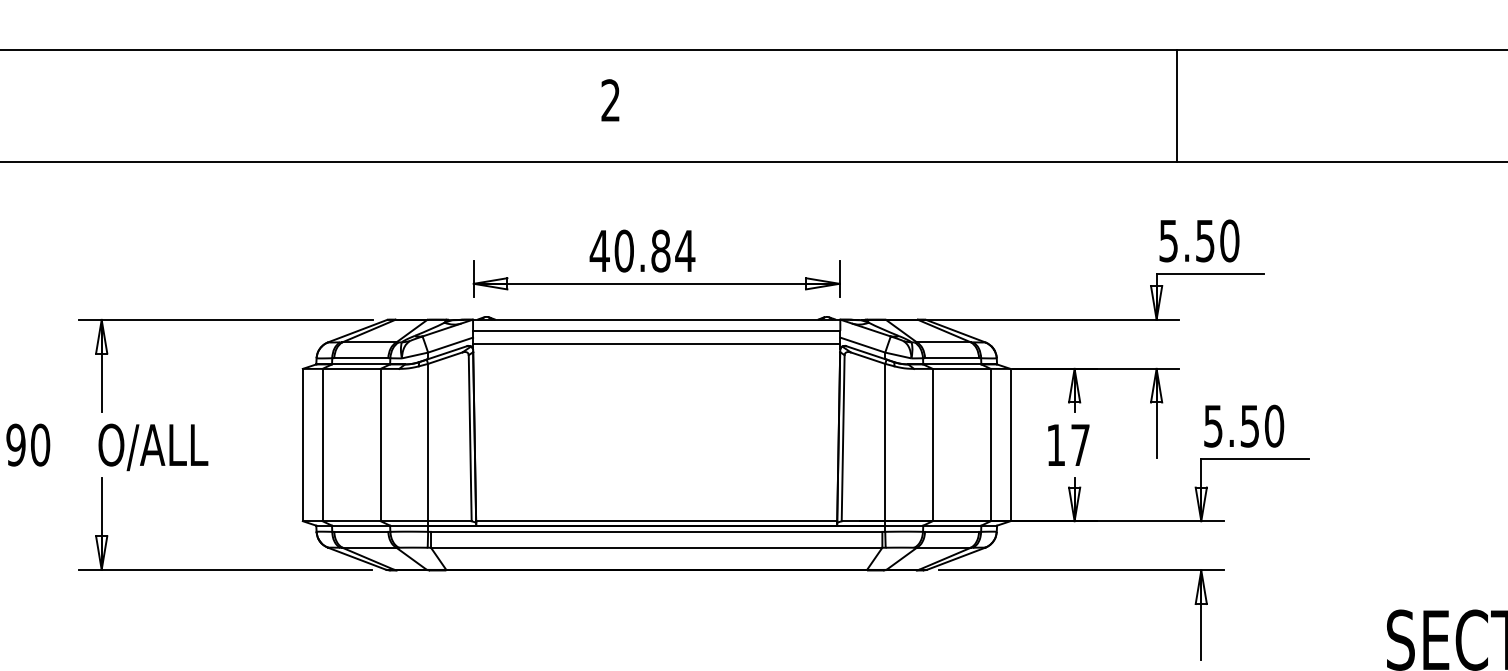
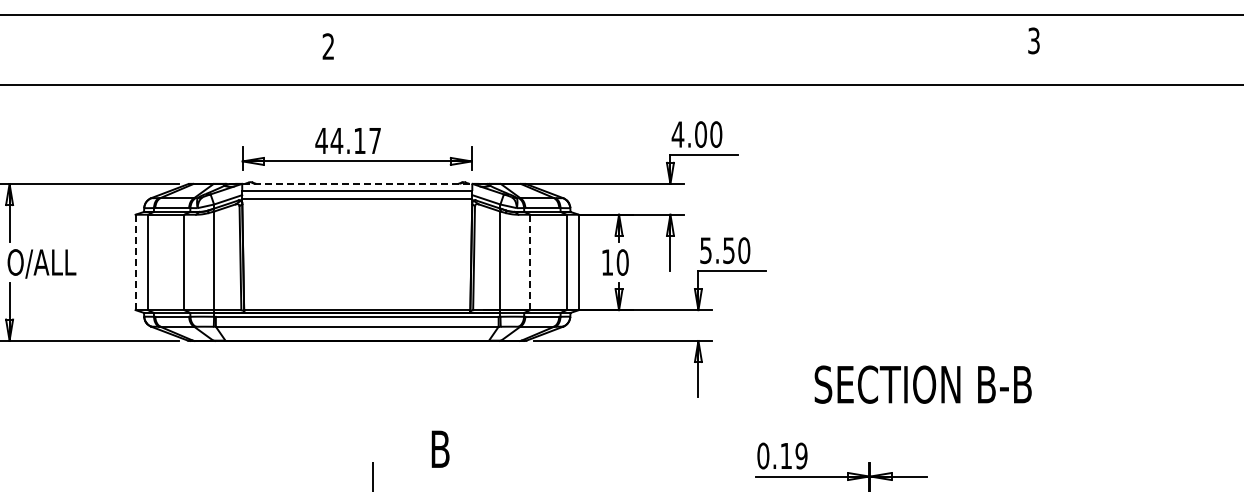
line: (1177, 105) -> (683, 49), removed
text: (1185, 240) -> (688, 134), 5.50 -> 4.00
text: (653, 250) -> (355, 140), 40.84 -> 44.17
line: (657, 319) -> (357, 183), solid -> dashed
line: (302, 445) -> (135, 262), solid -> dashed
line: (933, 445) -> (530, 262), solid -> dashed
text: (1080, 445) -> (622, 262), 17 -> 10

